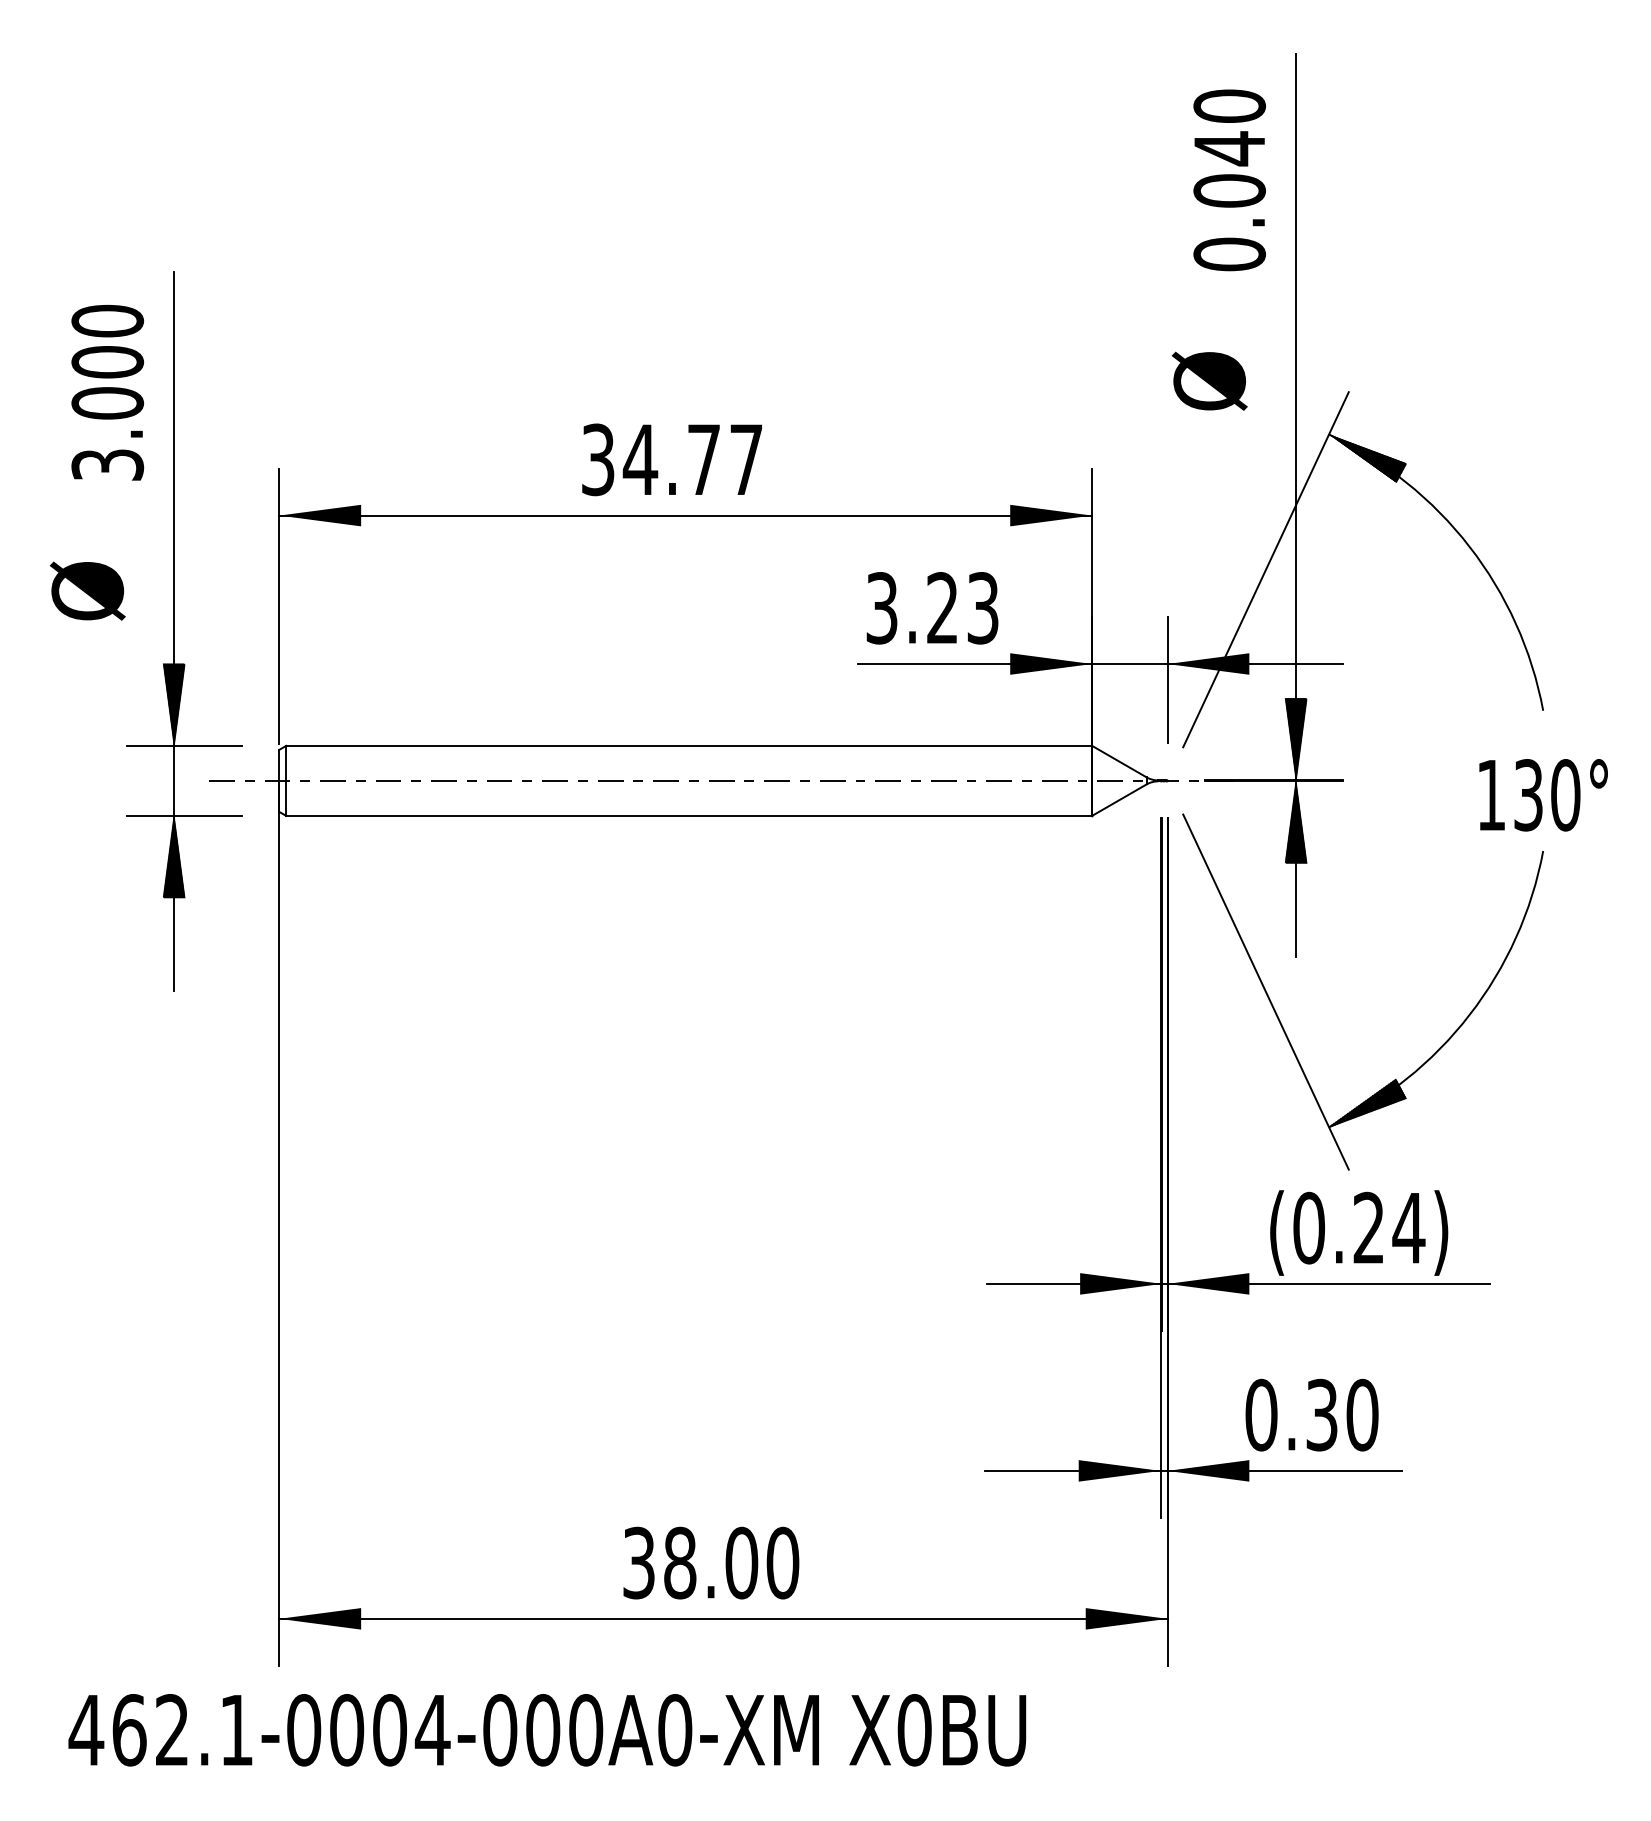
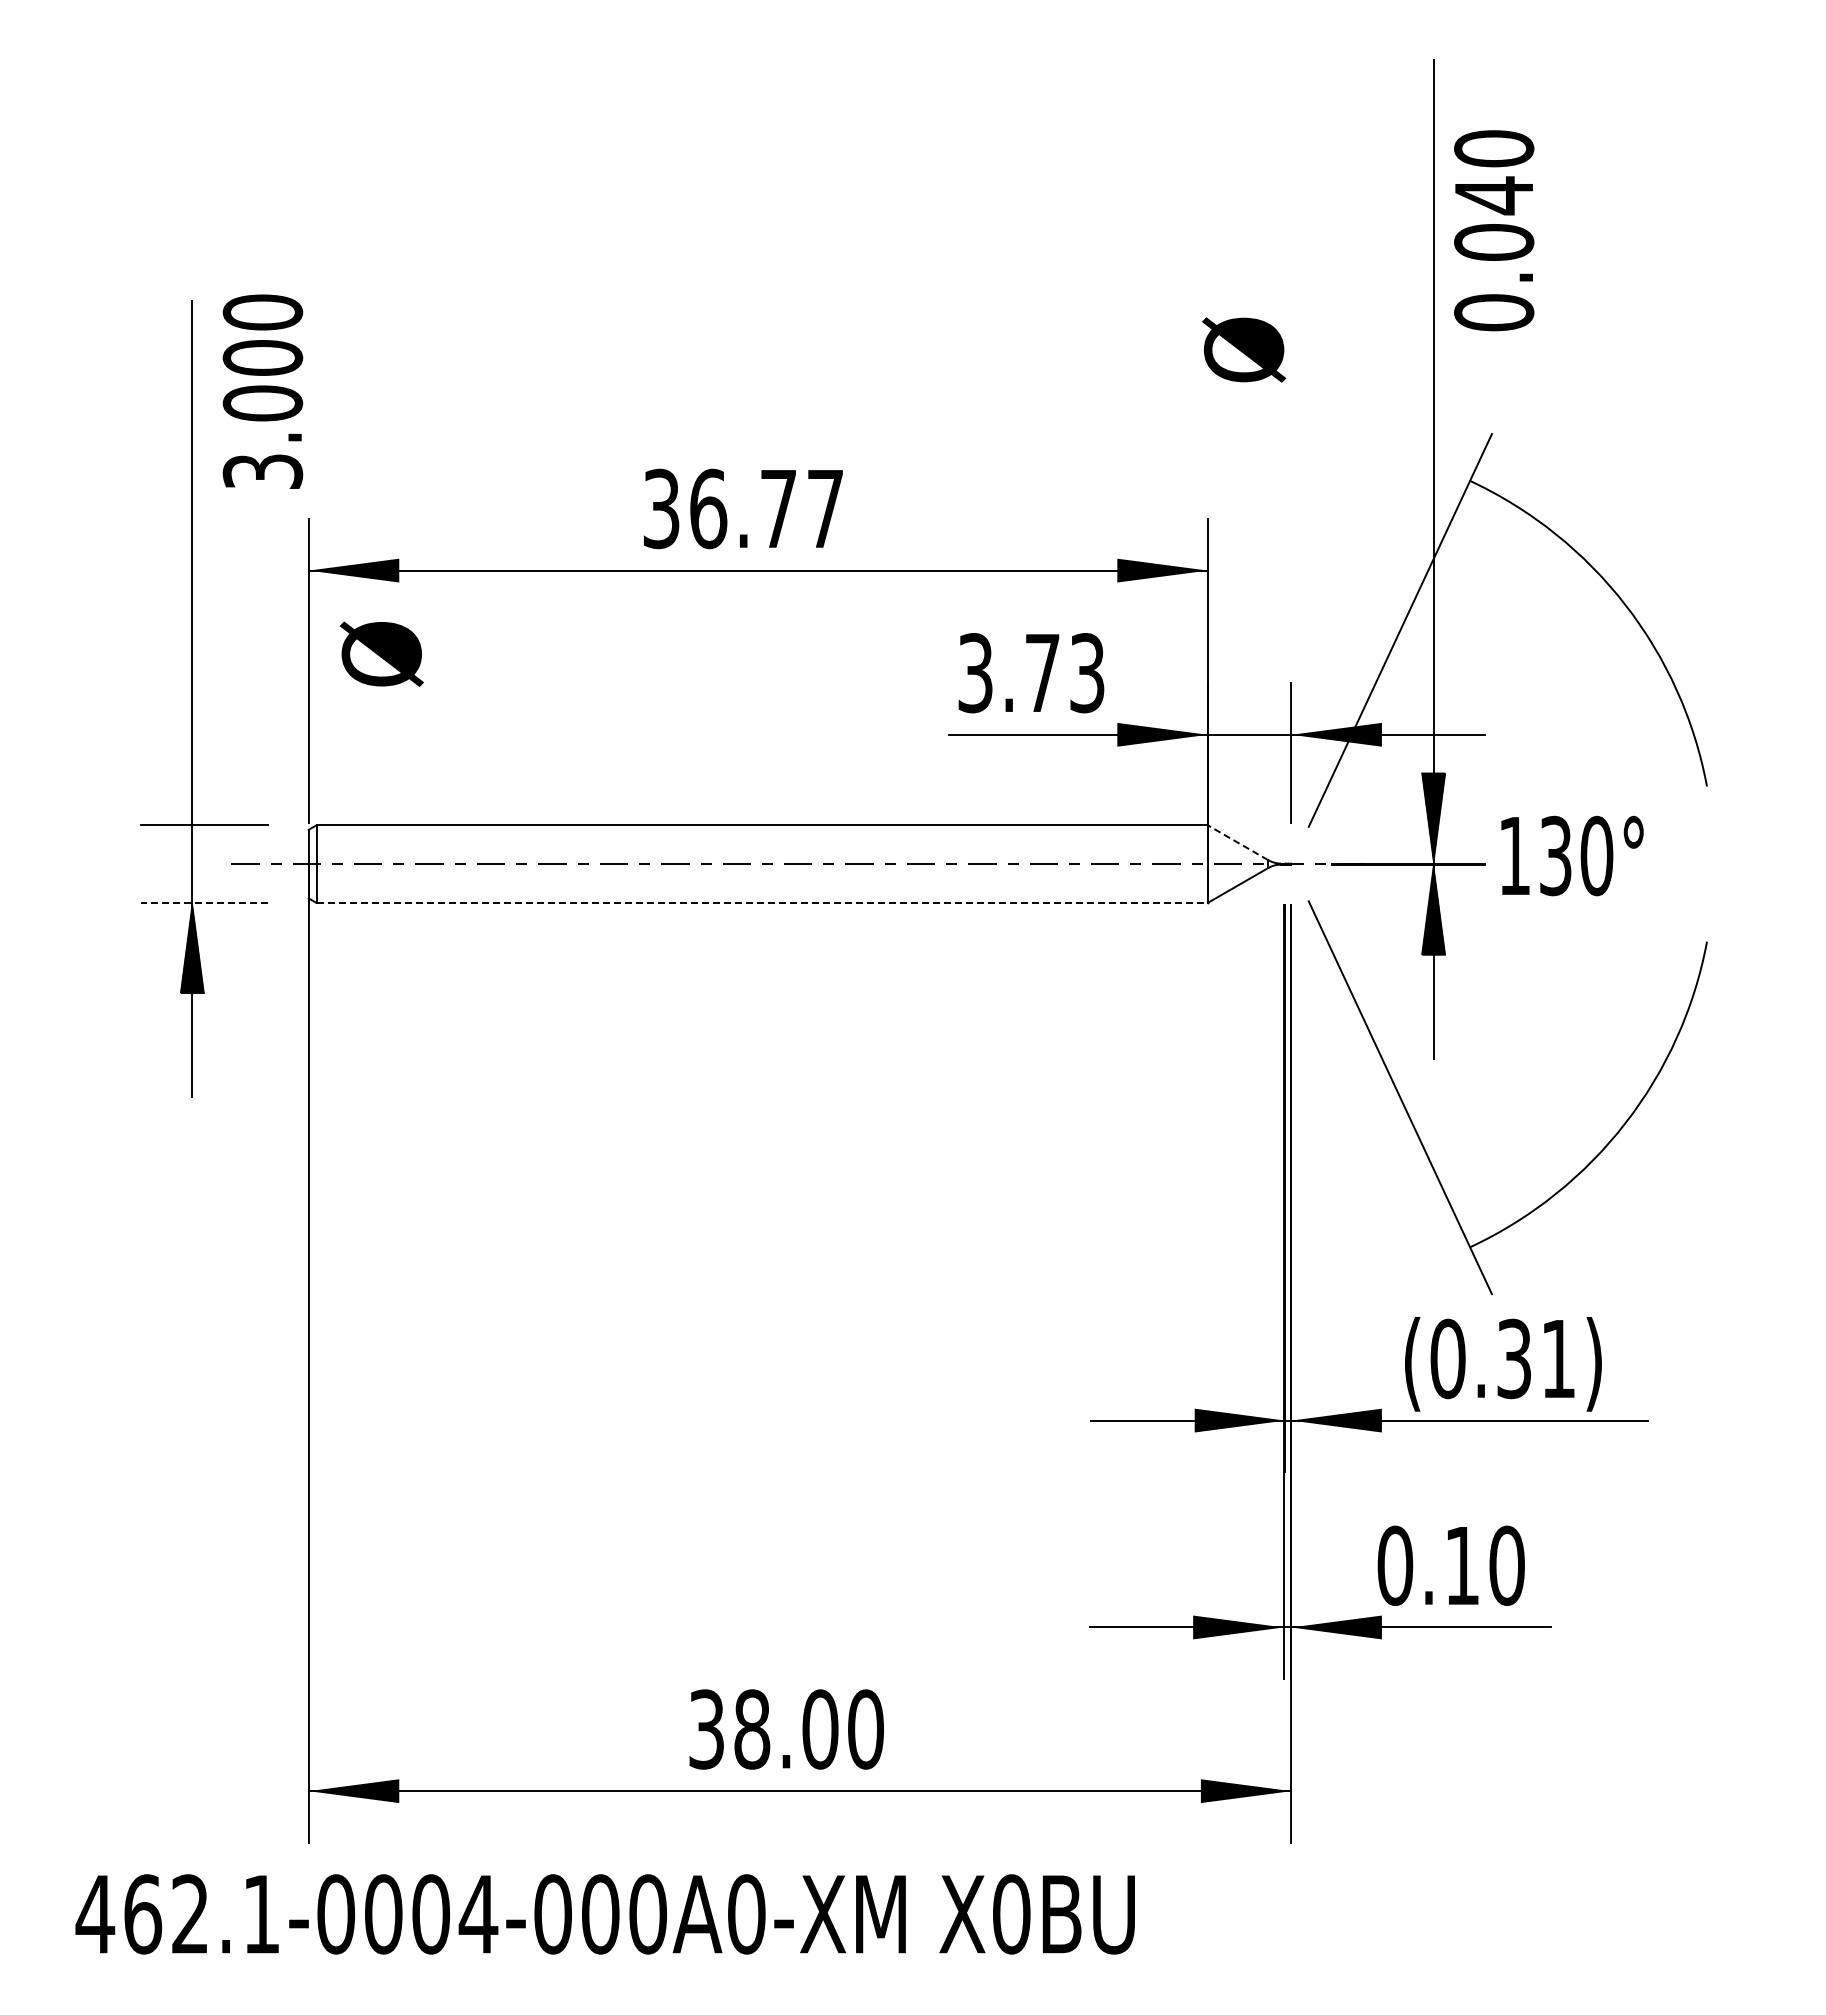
text: (1229, 180) -> (1494, 230), moved
text: (1210, 380) -> (1244, 349), moved
text: (107, 392) -> (262, 391), moved
hatch: (1367, 457) -> (1512, 506), removed
text: (639, 459) -> (707, 508), 34.77 -> 36.77
text: (87, 590) -> (381, 653), moved
text: (942, 607) -> (1042, 672), 3.23 -> 3.73
hatch: (174, 704) -> (192, 779), removed
line: (1118, 761) -> (1237, 842), solid -> dashed
text: (1543, 794) -> (1572, 855), moved
line: (185, 815) -> (204, 902), solid -> dashed
line: (689, 815) -> (762, 902), solid -> dashed
hatch: (1367, 1103) -> (1512, 1220), removed
text: (1389, 1227) -> (1536, 1358), (0.24) -> (0.31)
text: (1322, 1414) -> (1462, 1565), 0.30 -> 0.10

